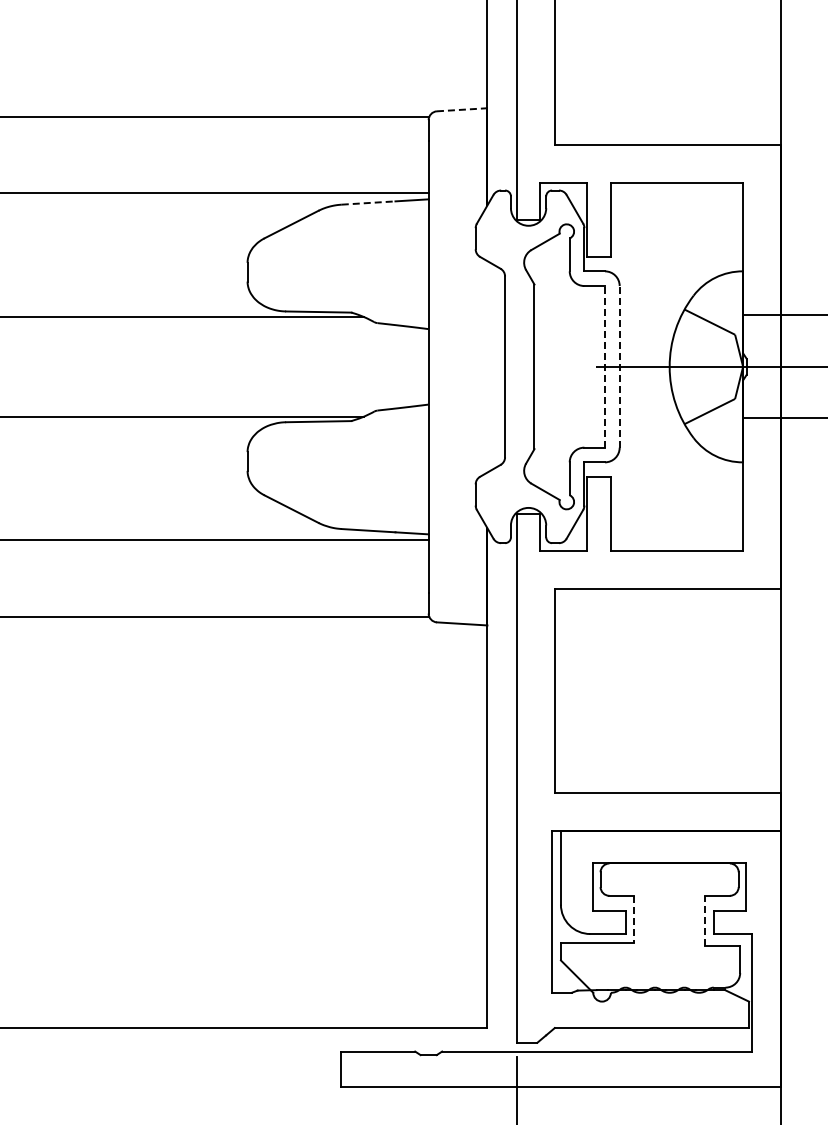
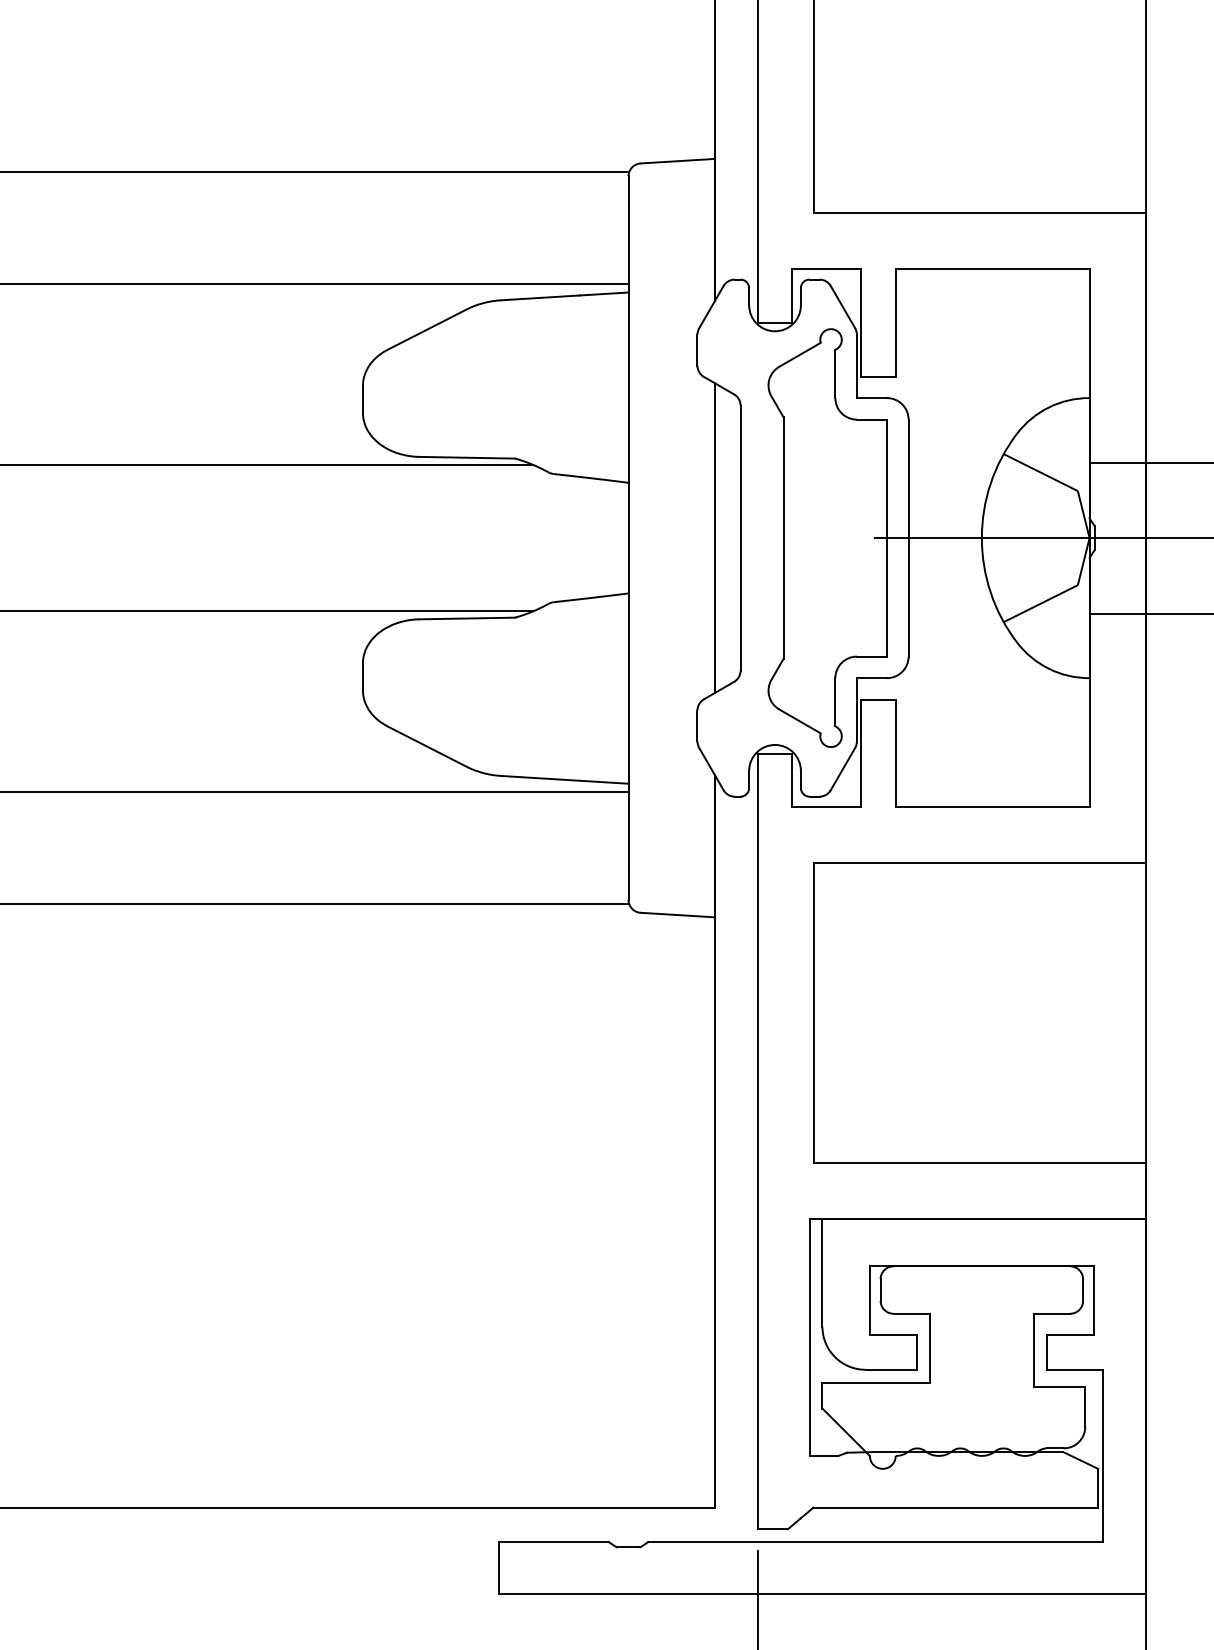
line: (462, 109) -> (678, 160), dashed -> solid
line: (368, 203) -> (540, 298), dashed -> solid
line: (487, 366) -> (714, 537), added
line: (605, 366) -> (887, 537), dashed -> solid
line: (619, 366) -> (908, 537), dashed -> solid
line: (634, 919) -> (930, 1348), dashed -> solid
line: (704, 920) -> (1032, 1349), dashed -> solid

